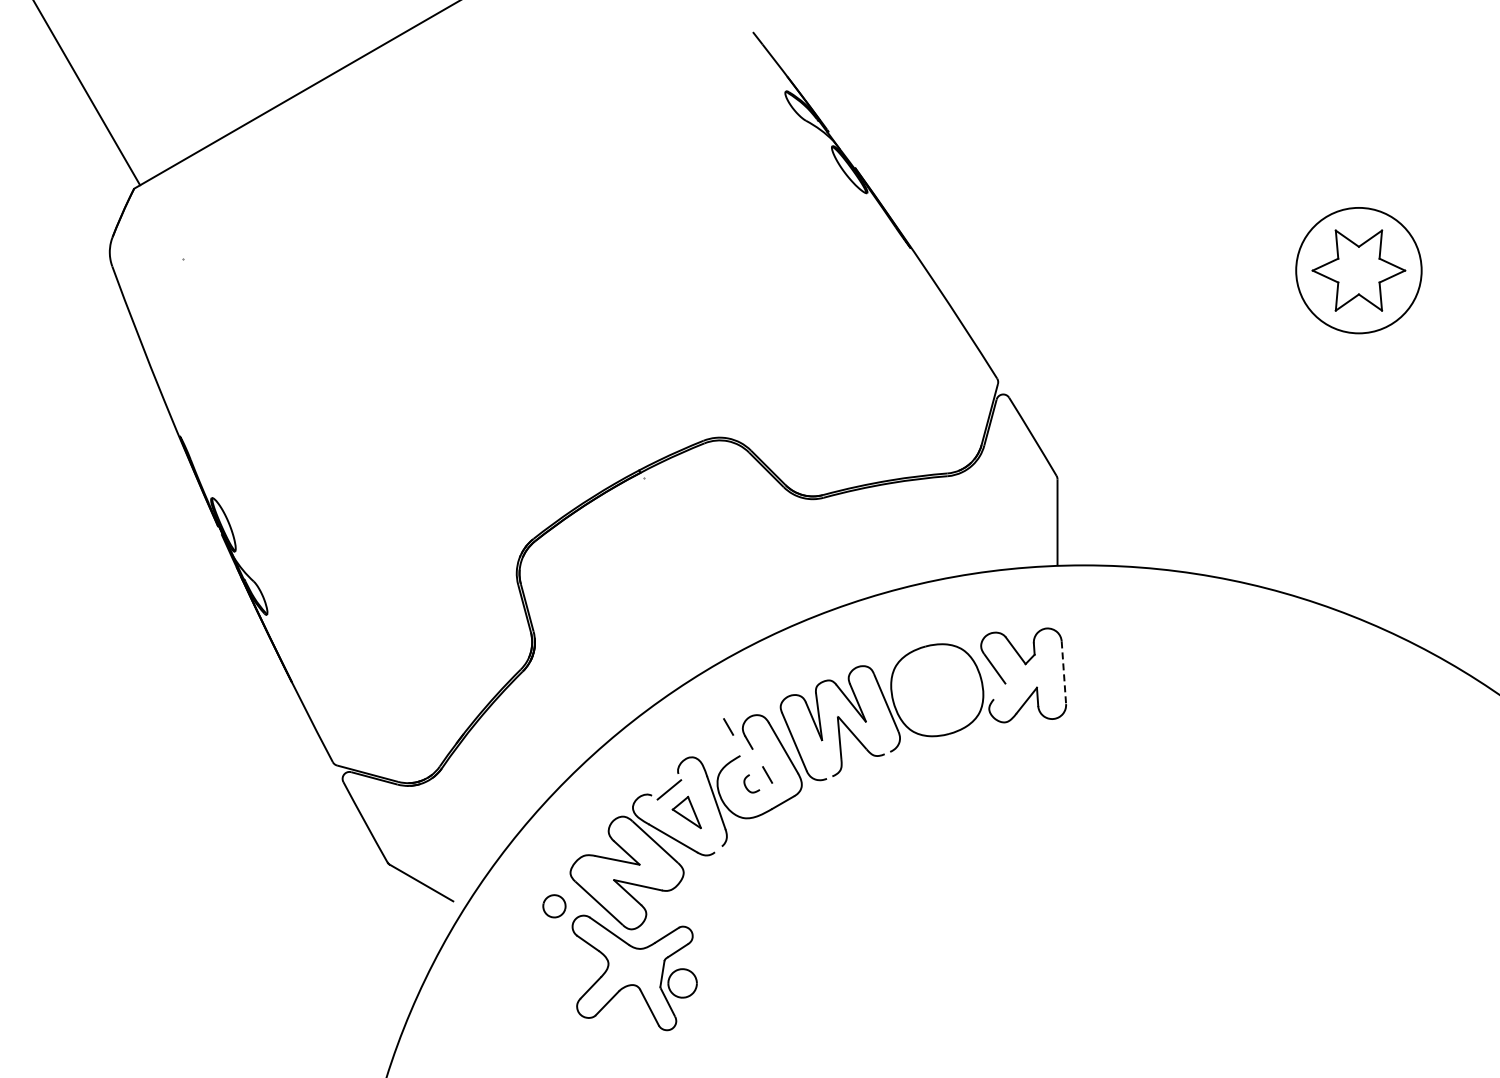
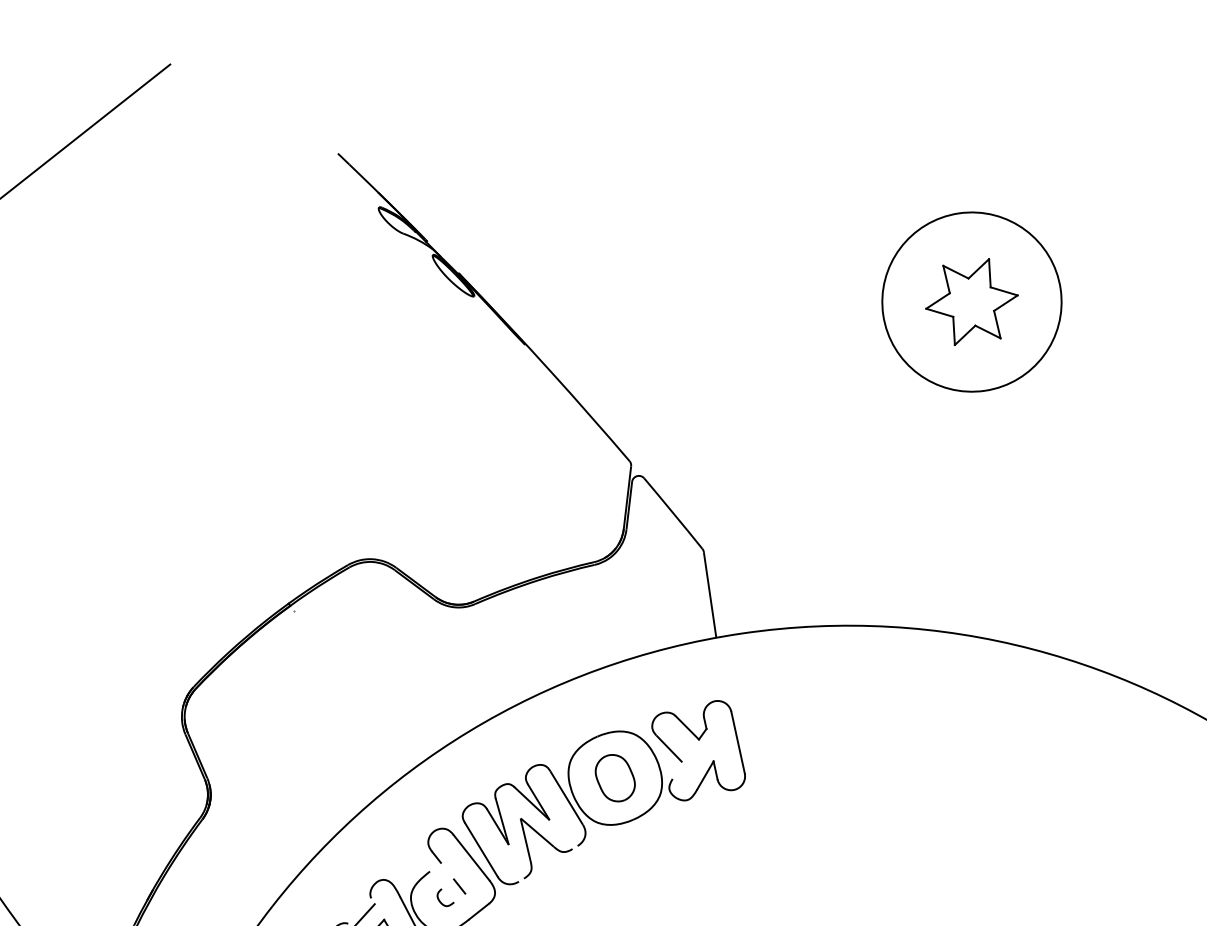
circle: (1358, 270) -> (971, 302), size x1.43
line: (1063, 673) -> (737, 743), dashed -> solid
part: (936, 689) -> (614, 777), added
line: (728, 726) -> (413, 844), removed

